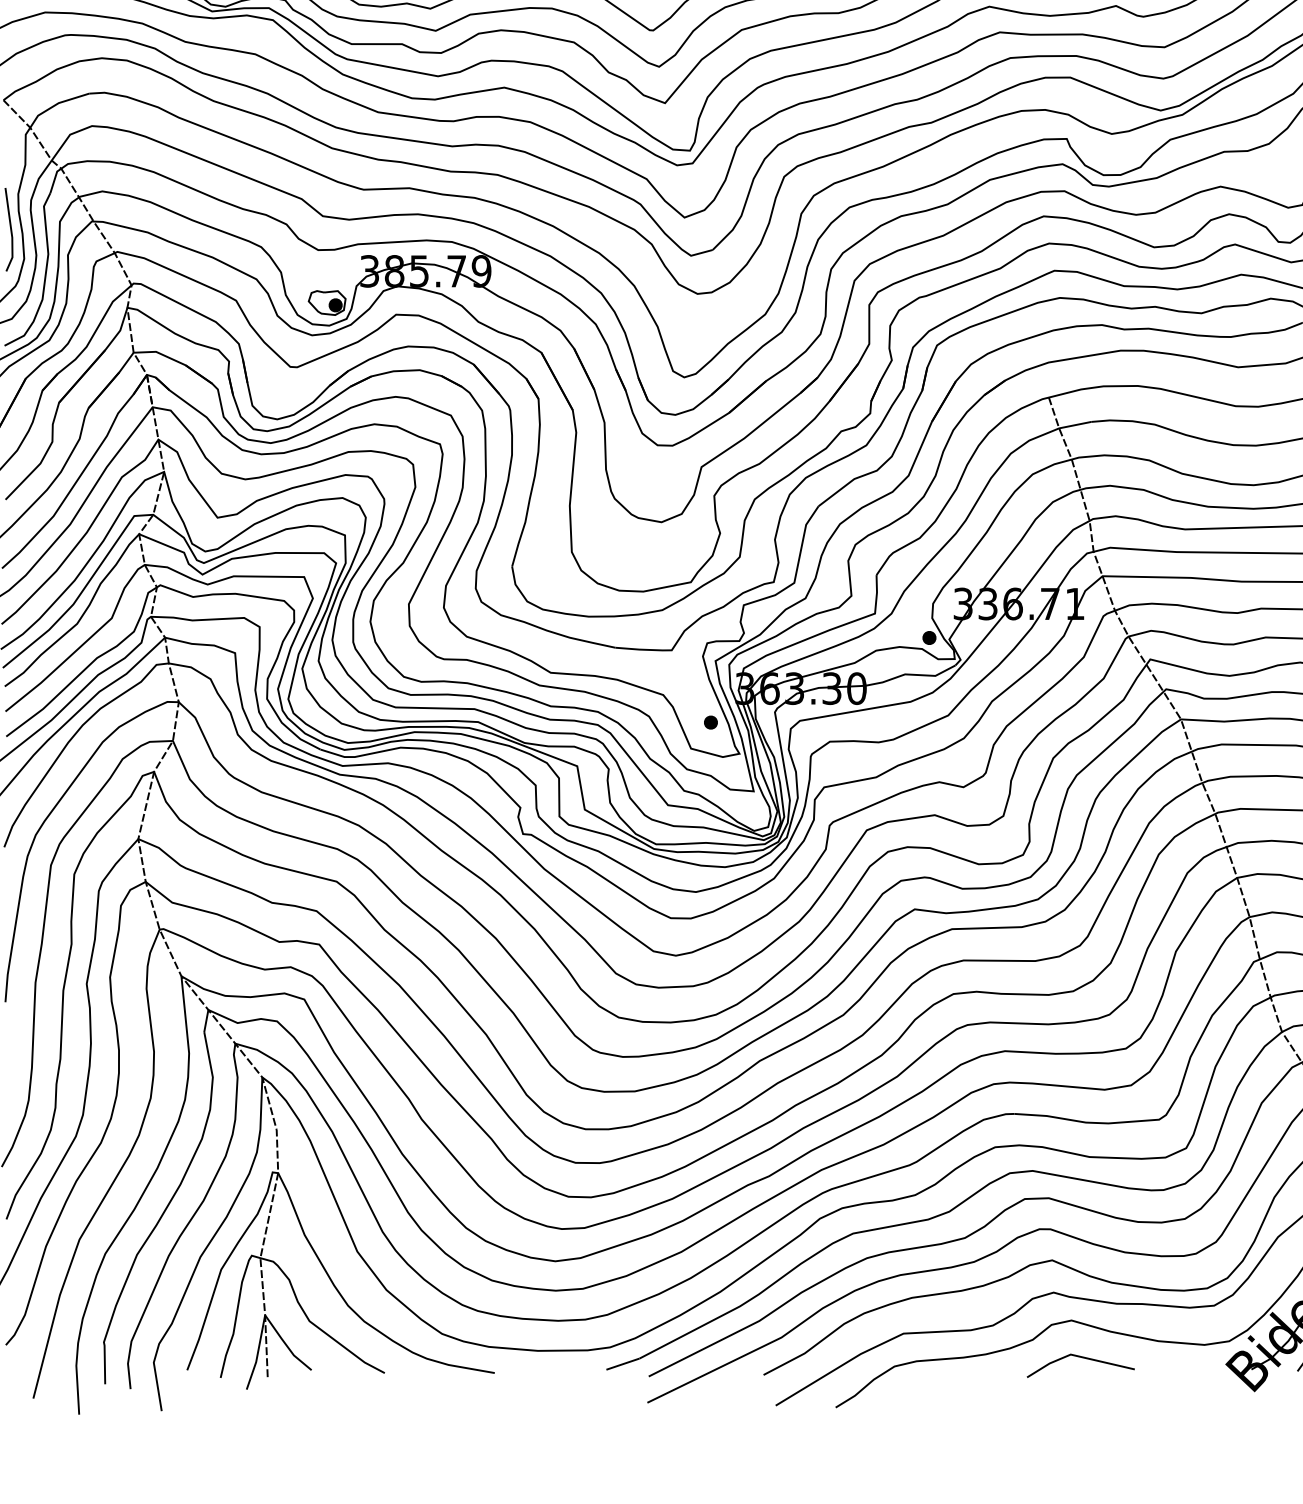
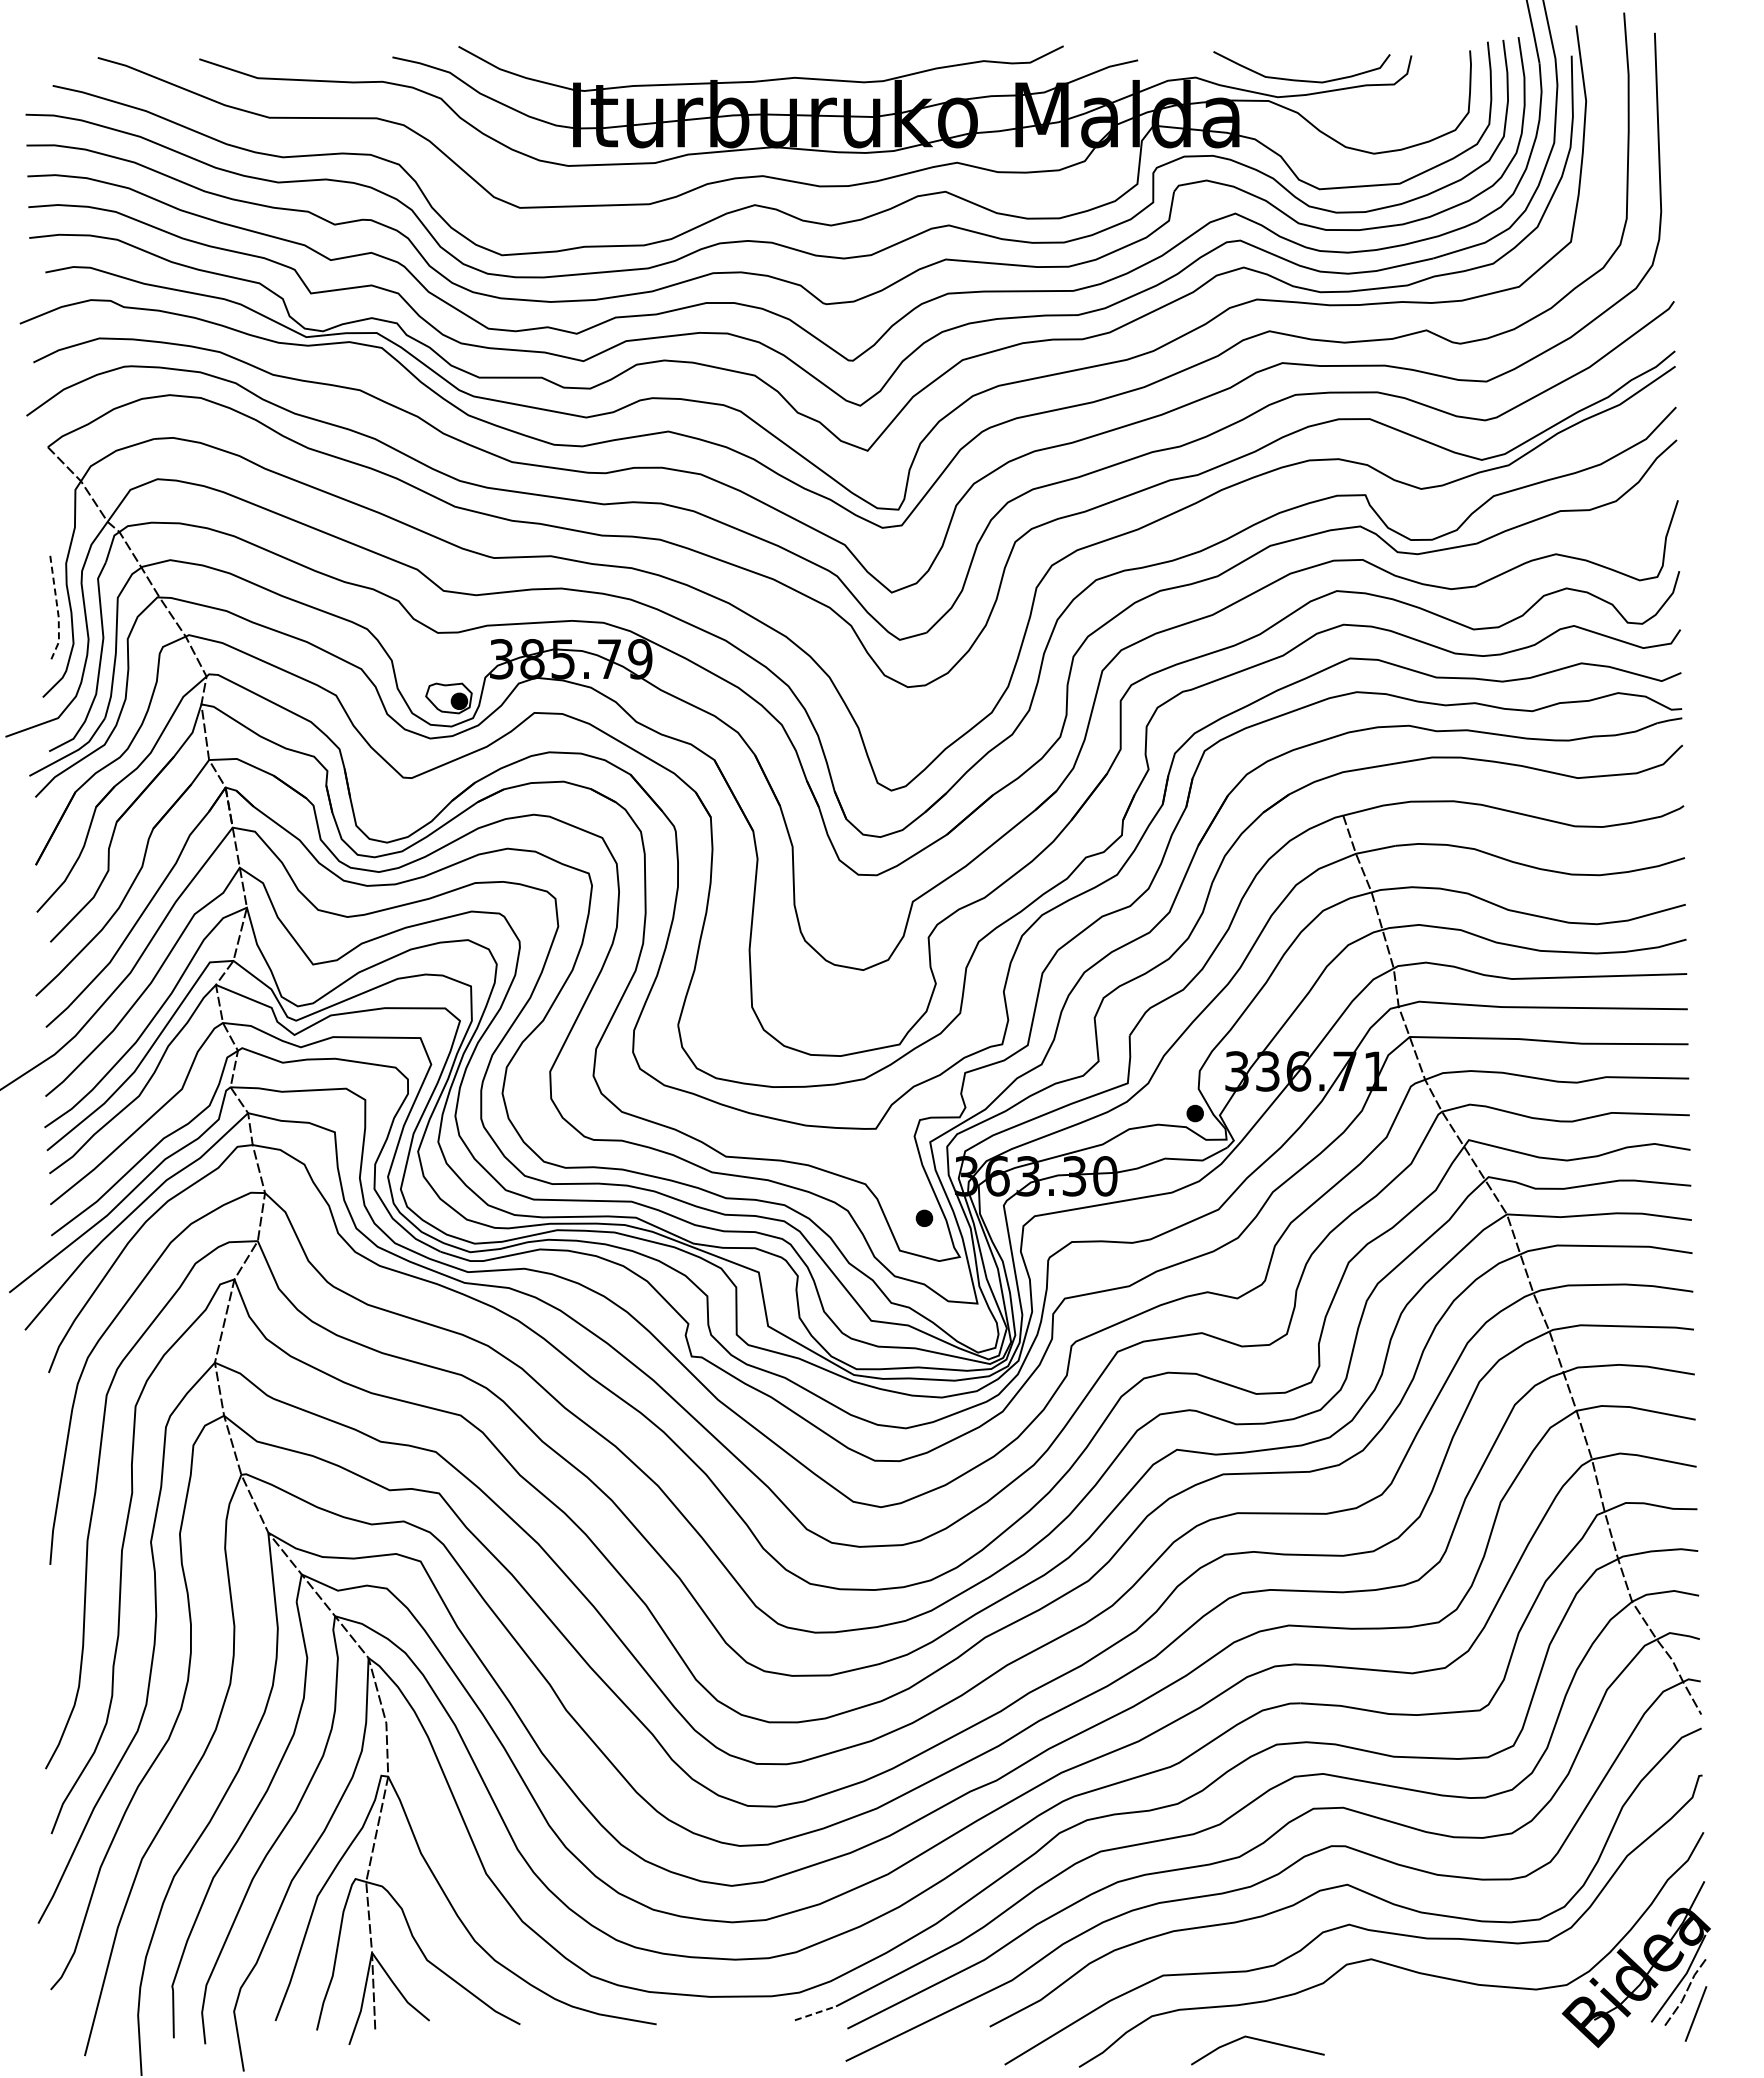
line: (11, 231) -> (57, 609), solid -> dashed
line: (1083, 1358) -> (1261, 2041), moved
line: (623, 1364) -> (815, 2013), solid -> dashed

